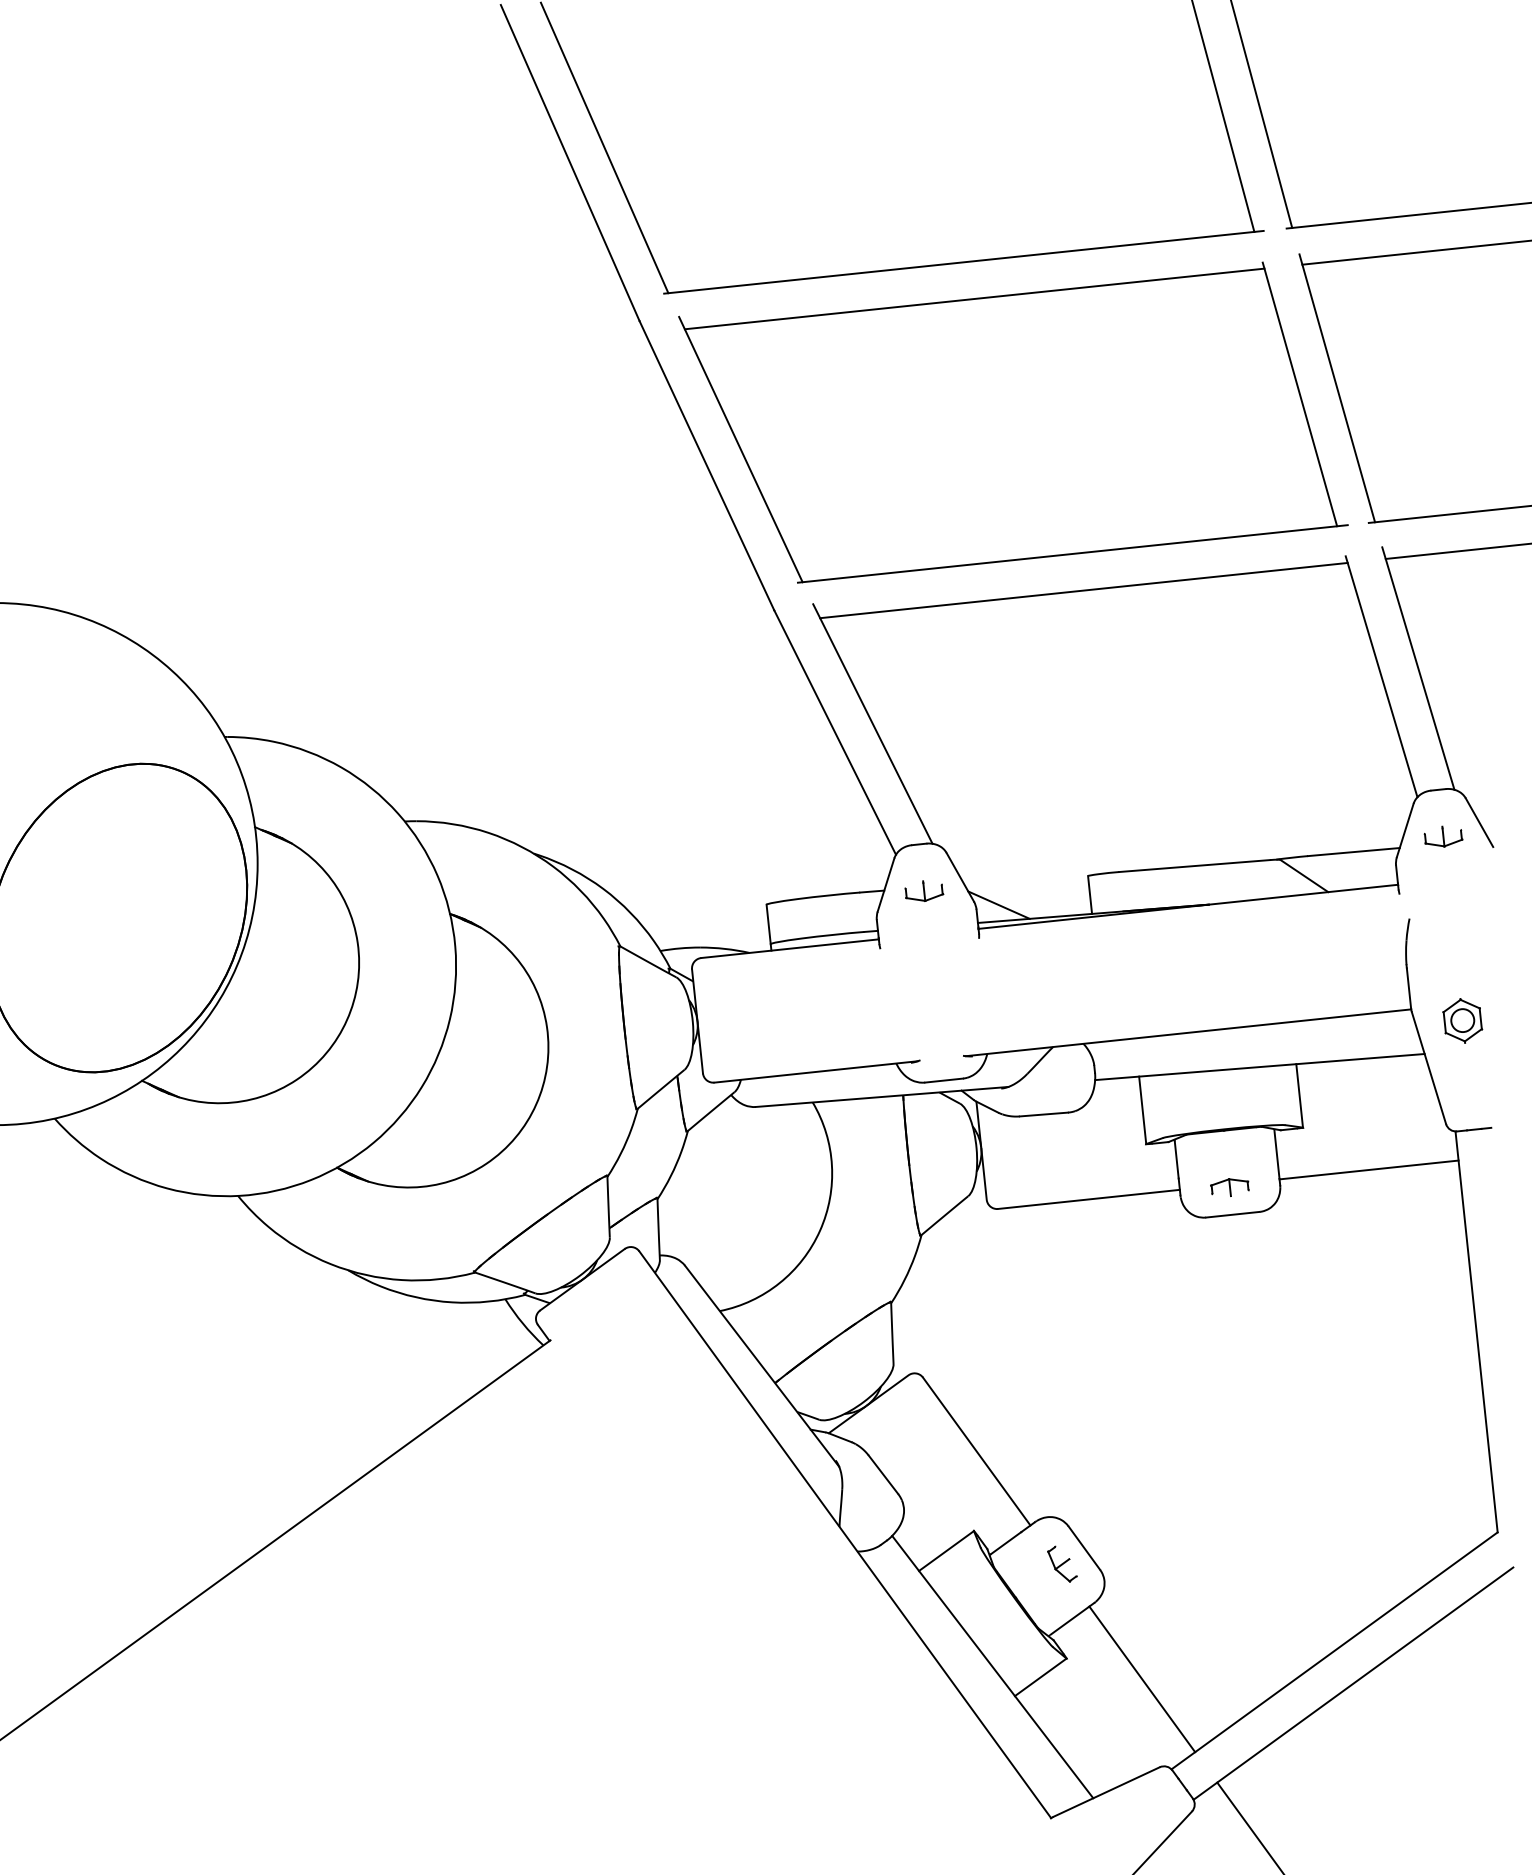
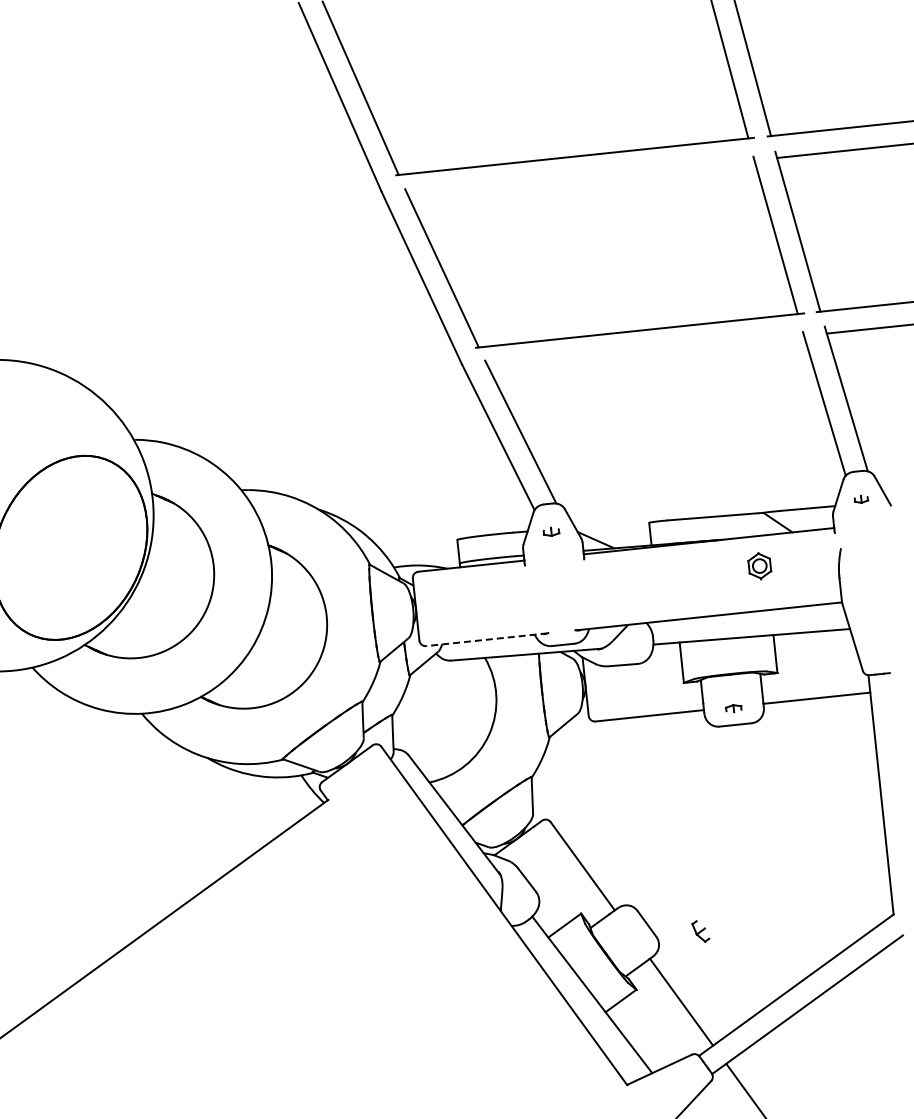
line: (974, 299) -> (581, 178), removed
line: (1083, 588) -> (646, 351), removed
part: (1443, 836) -> (861, 499), size x0.6
part: (924, 890) -> (551, 531), size x0.7
part: (1462, 1021) -> (759, 566), moved
line: (815, 1071) -> (486, 639), solid -> dashed
part: (1229, 1187) -> (733, 708), size x0.7
part: (1061, 1564) -> (700, 931), moved

